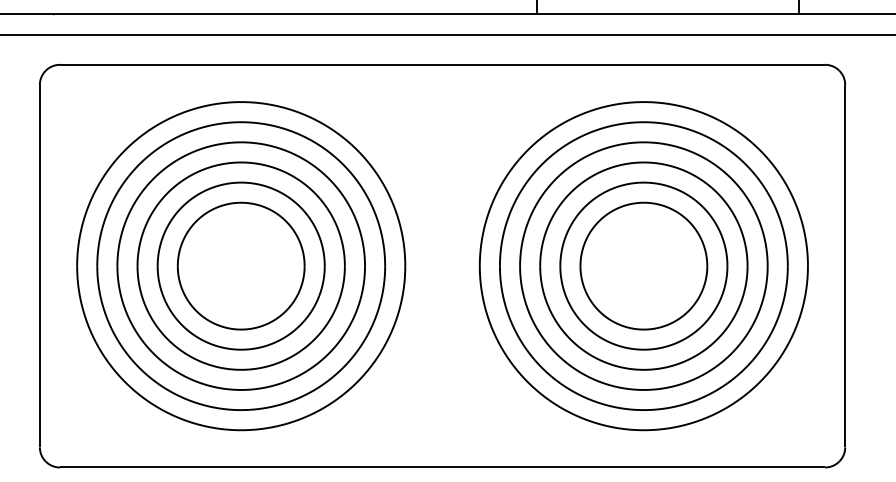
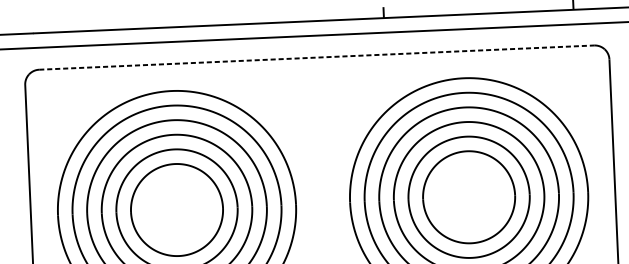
line: (442, 64) -> (316, 57), solid -> dashed

